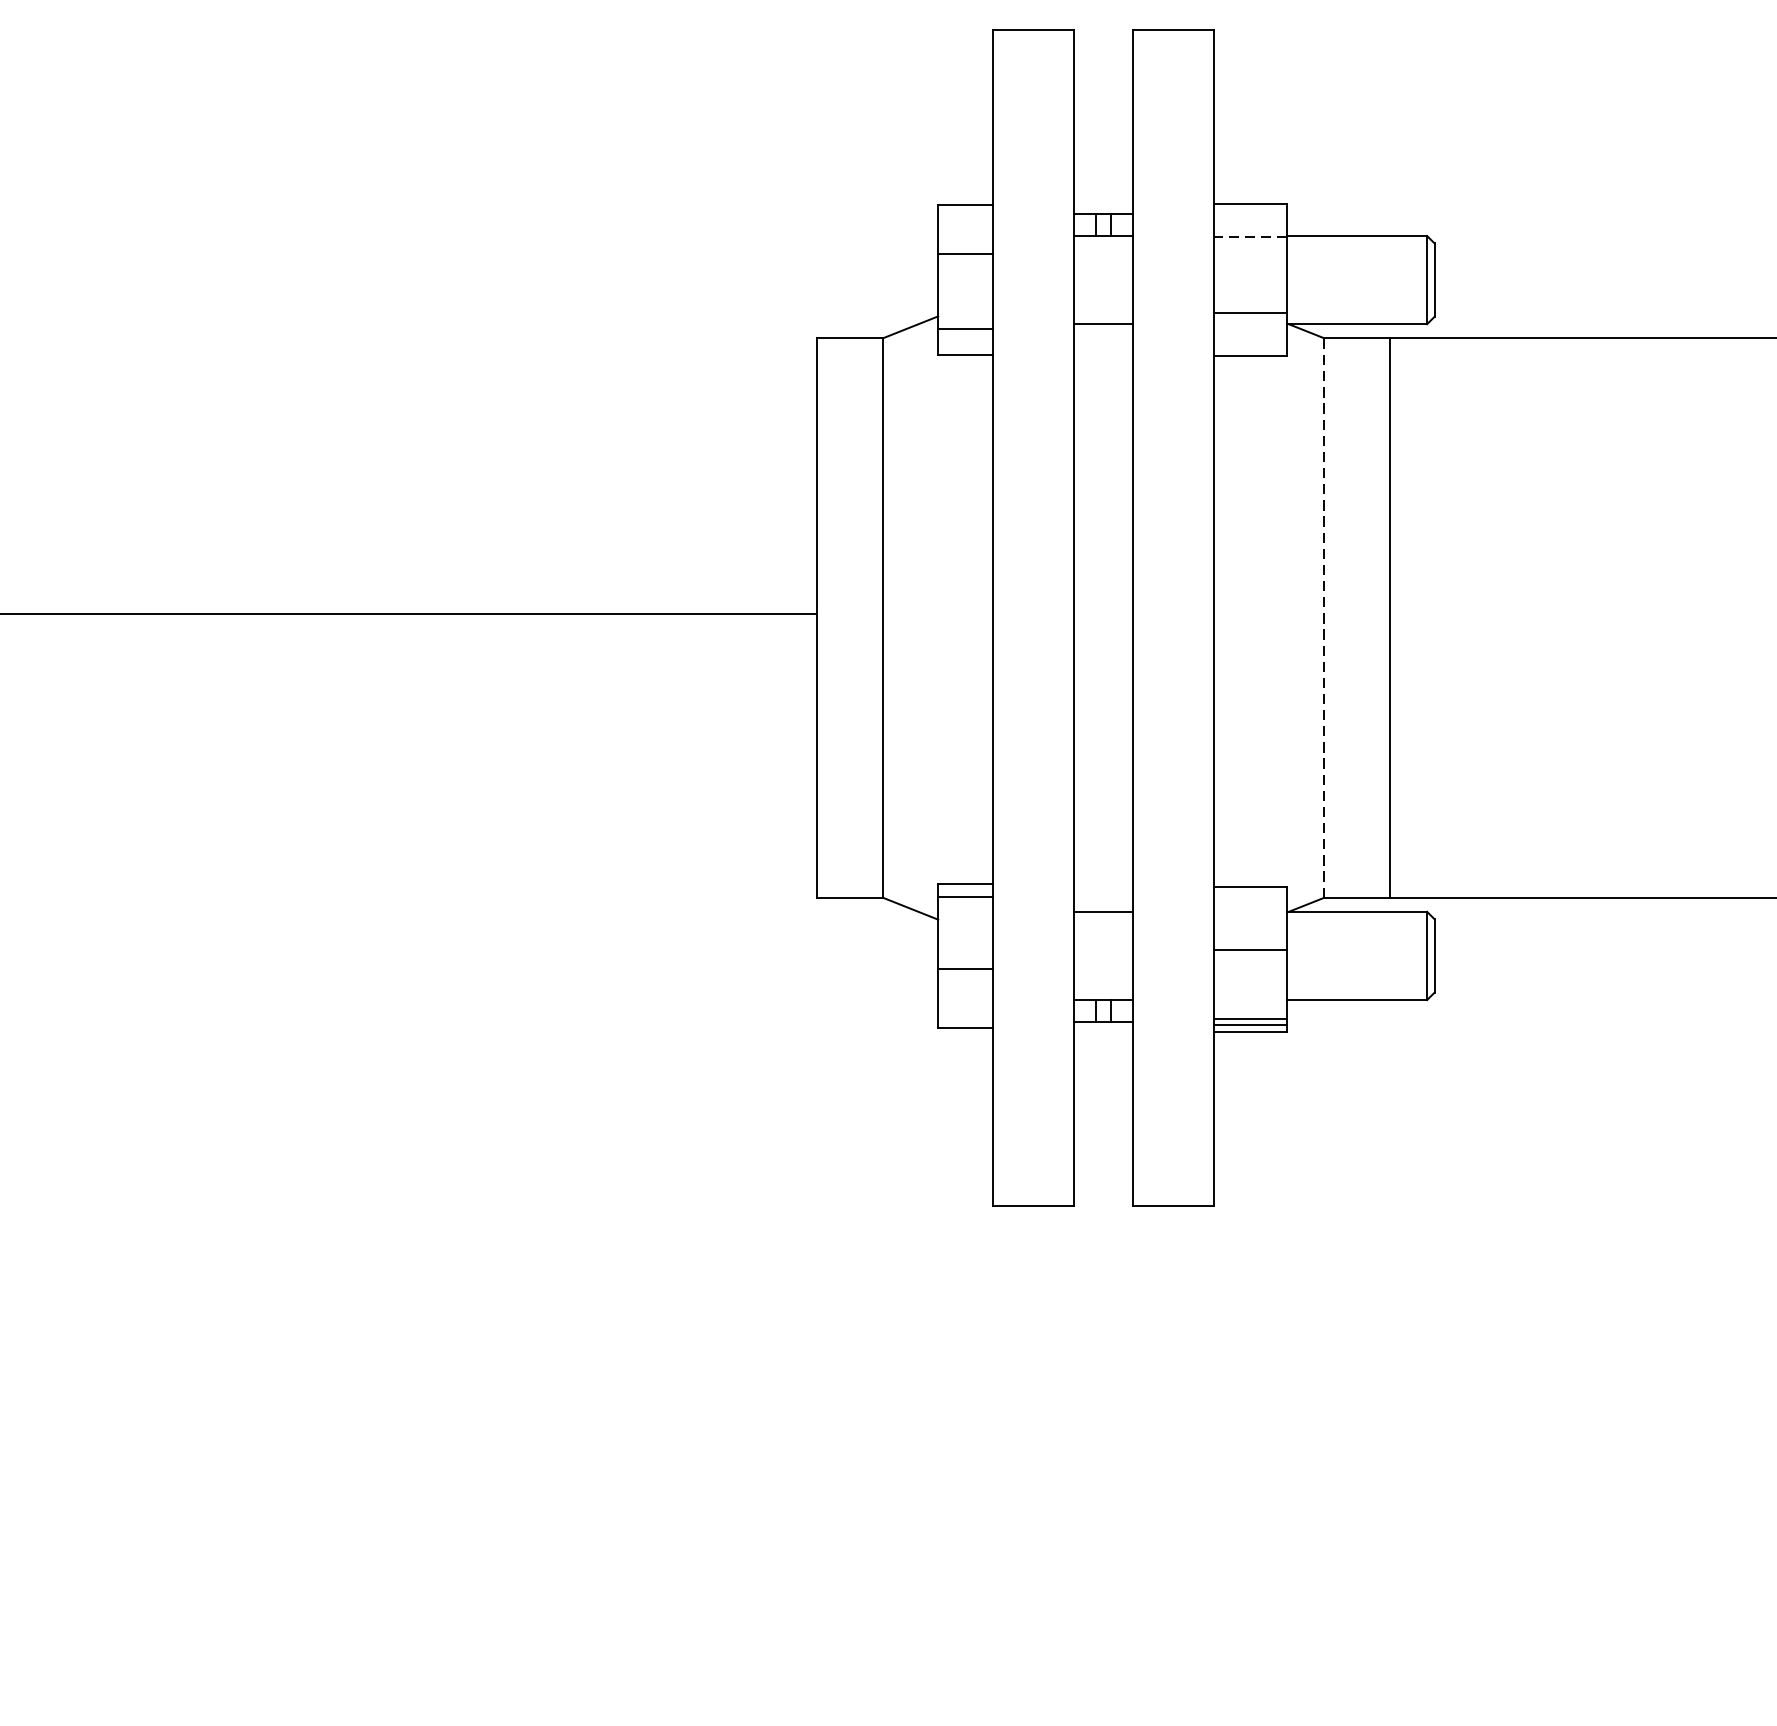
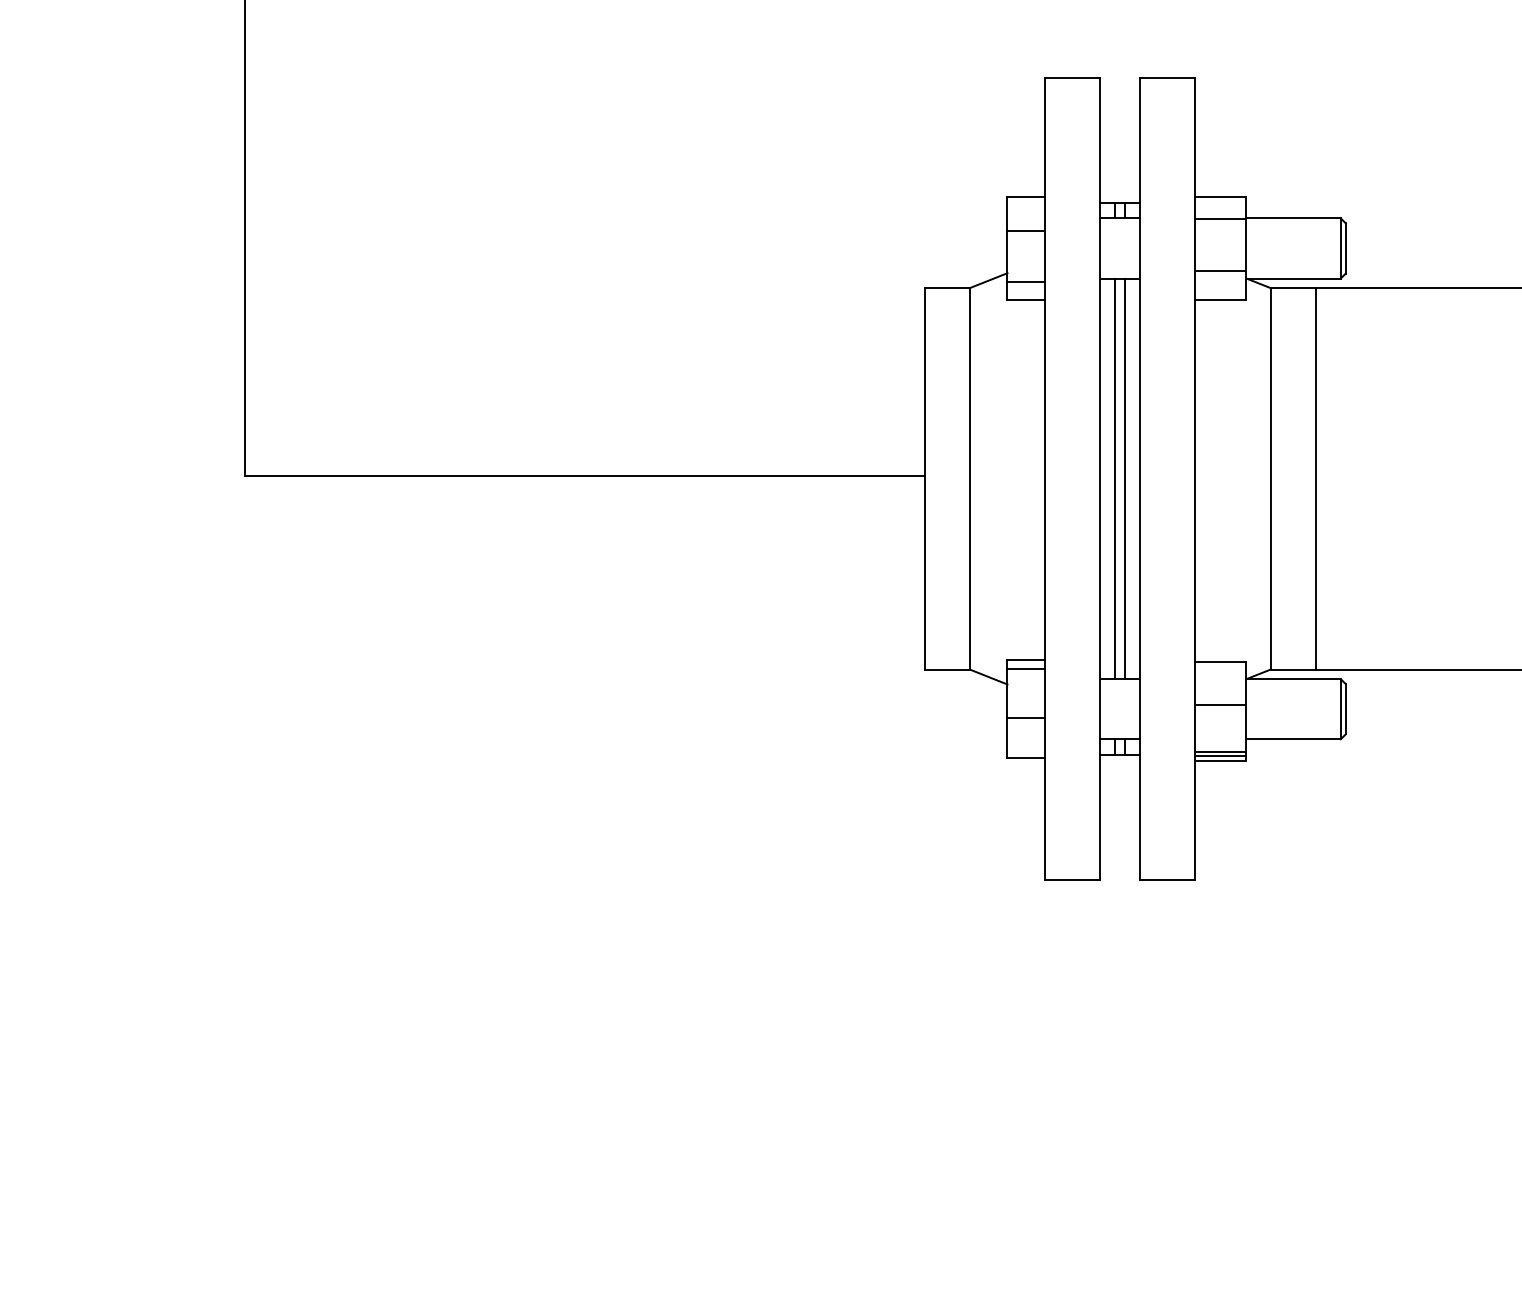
line: (1250, 237) -> (1220, 219), dashed -> solid
line: (1096, 617) -> (1115, 478), added
line: (1111, 617) -> (1125, 478), added
line: (1324, 617) -> (1270, 478), dashed -> solid

